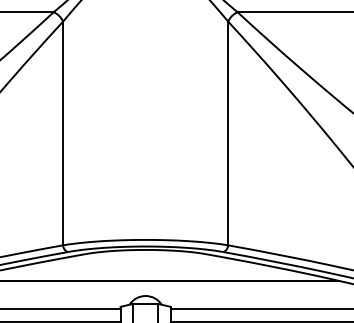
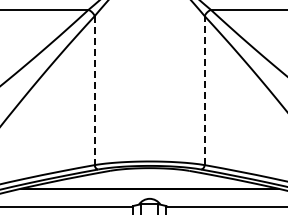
line: (227, 133) -> (204, 90), solid -> dashed
line: (62, 134) -> (94, 91), solid -> dashed

